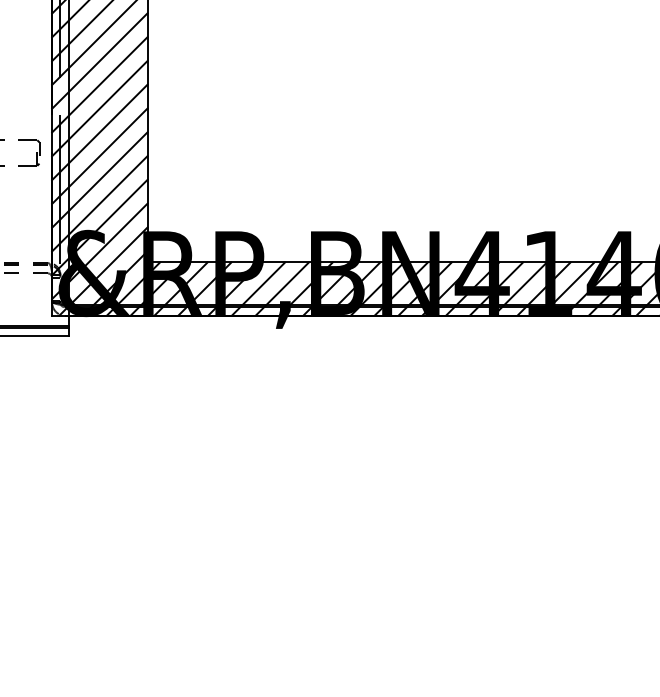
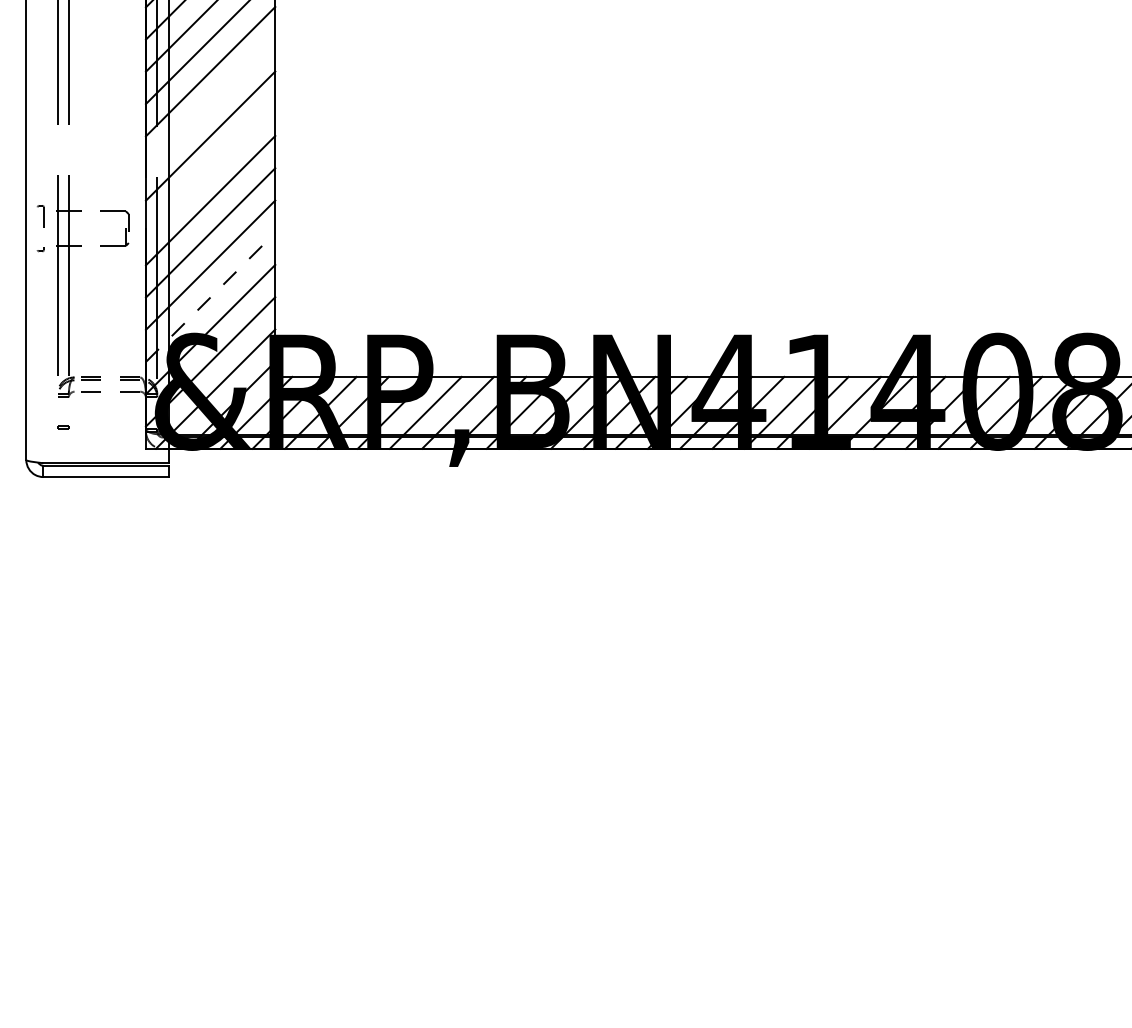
line: (99, 60) -> (210, 103), removed
line: (99, 108) -> (210, 168), removed
line: (100, 203) -> (211, 297), solid -> dashed

